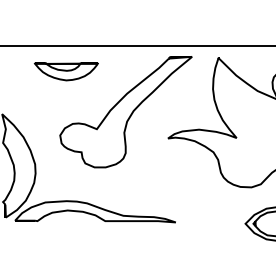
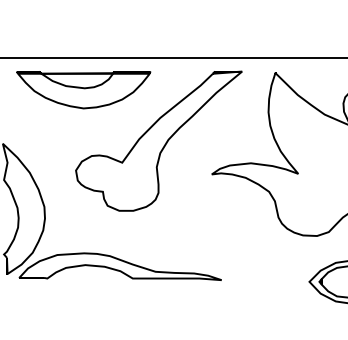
part: (66, 71) -> (83, 90), size x1.67

